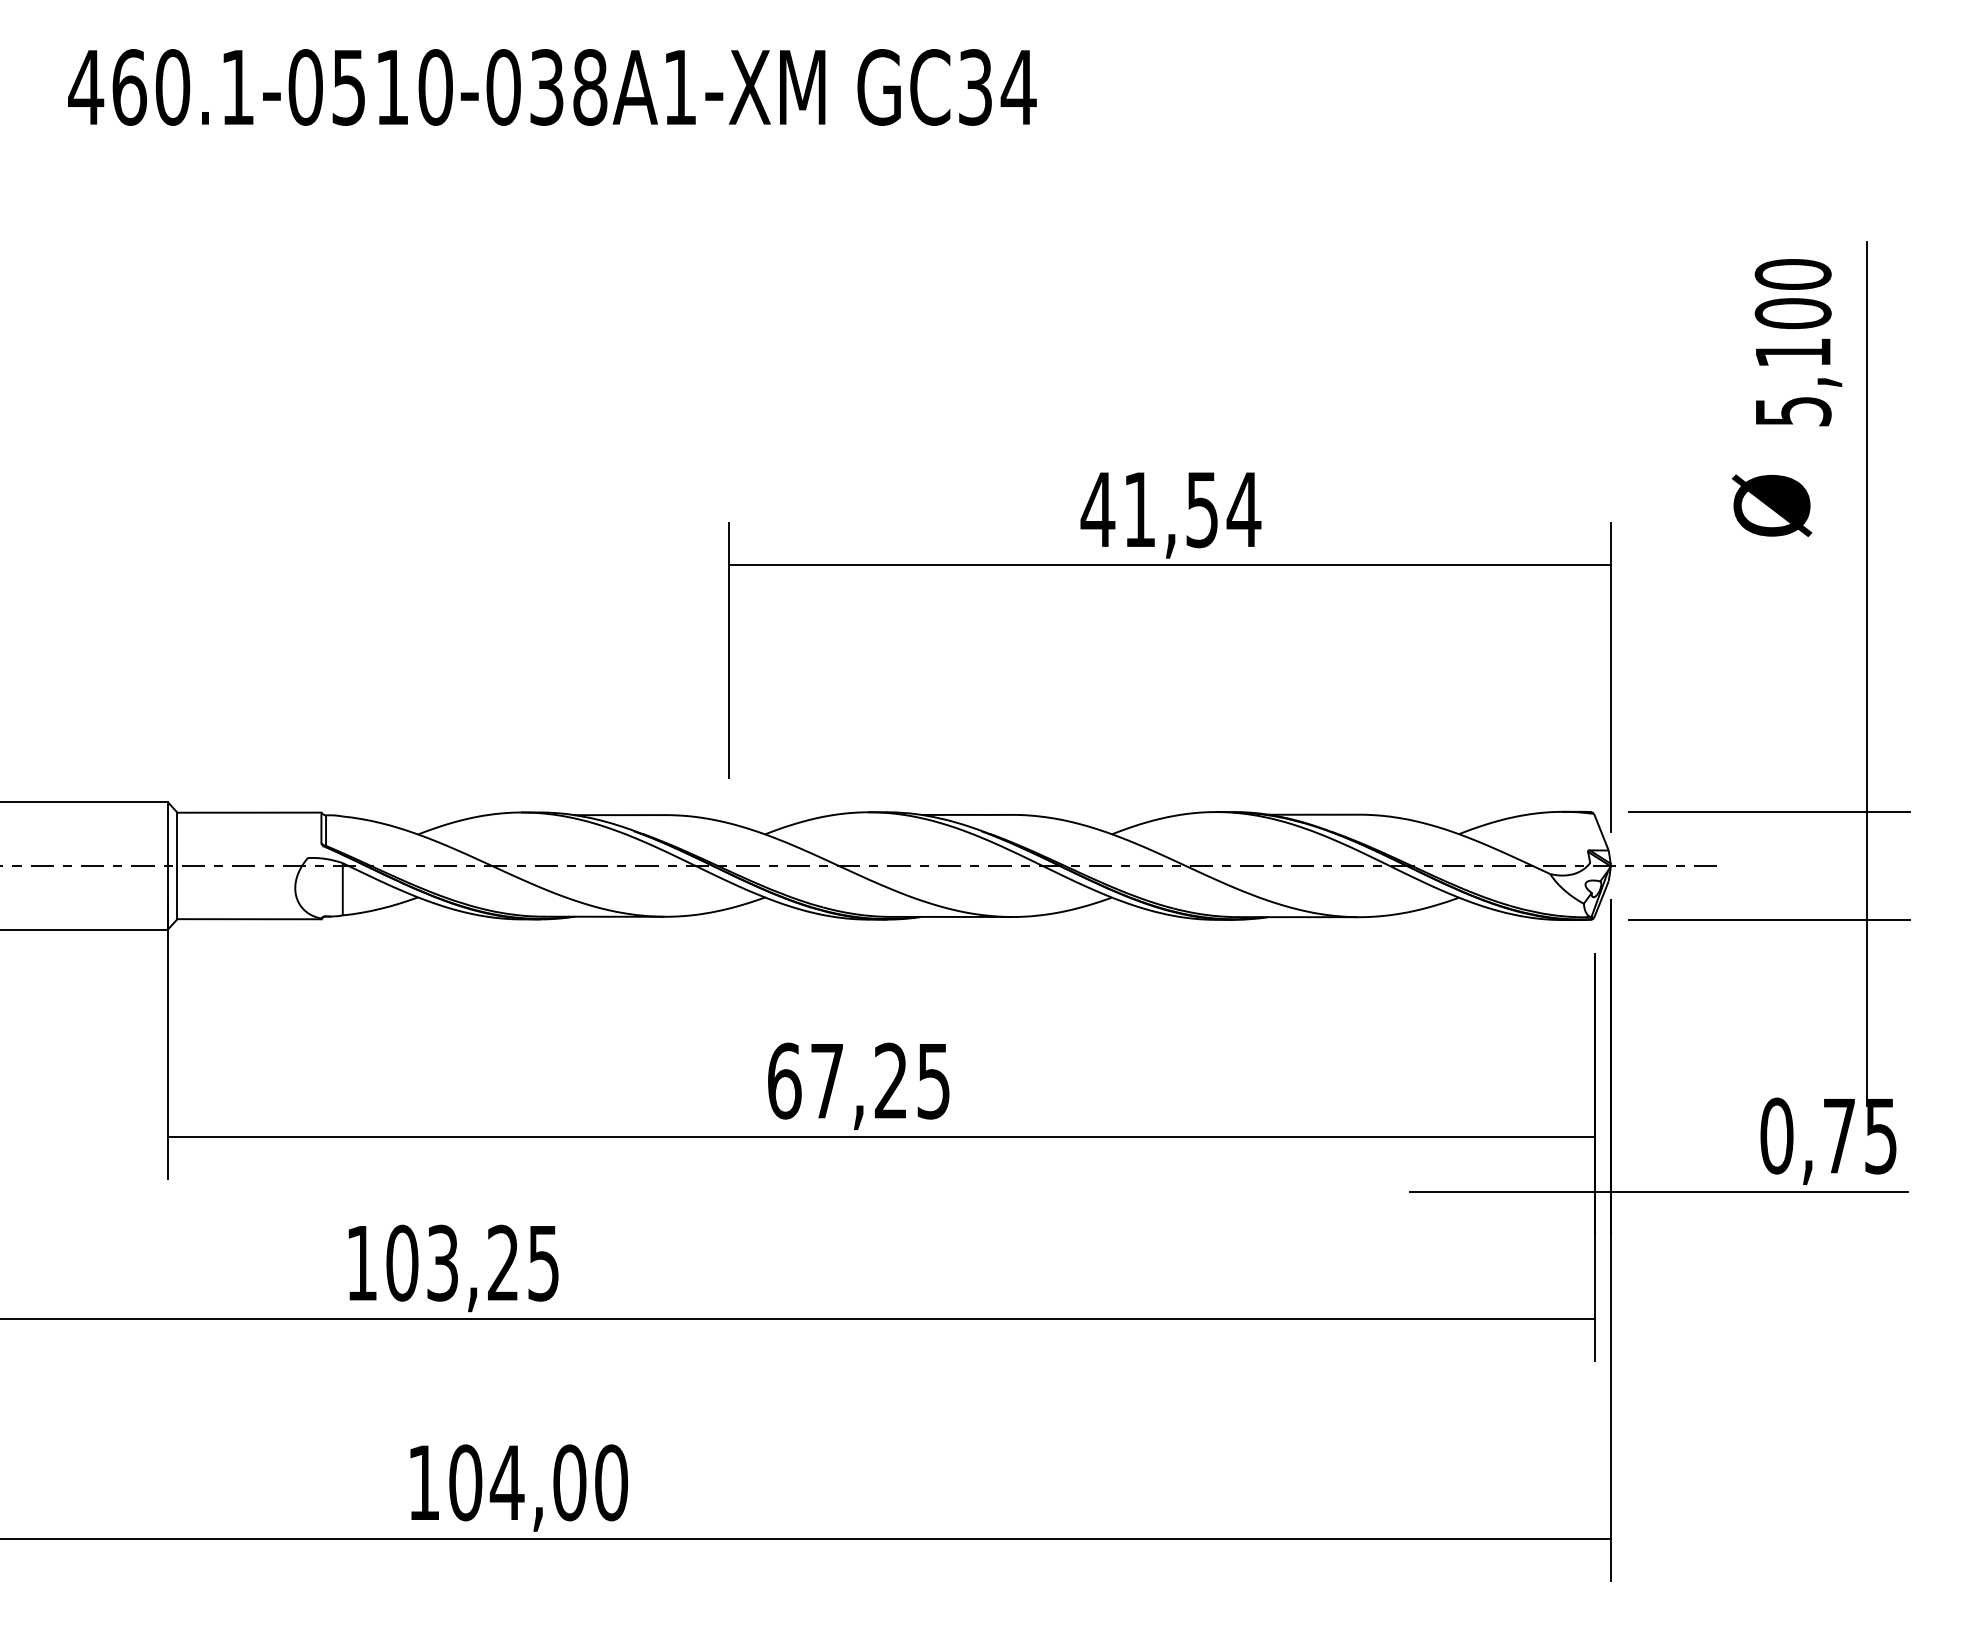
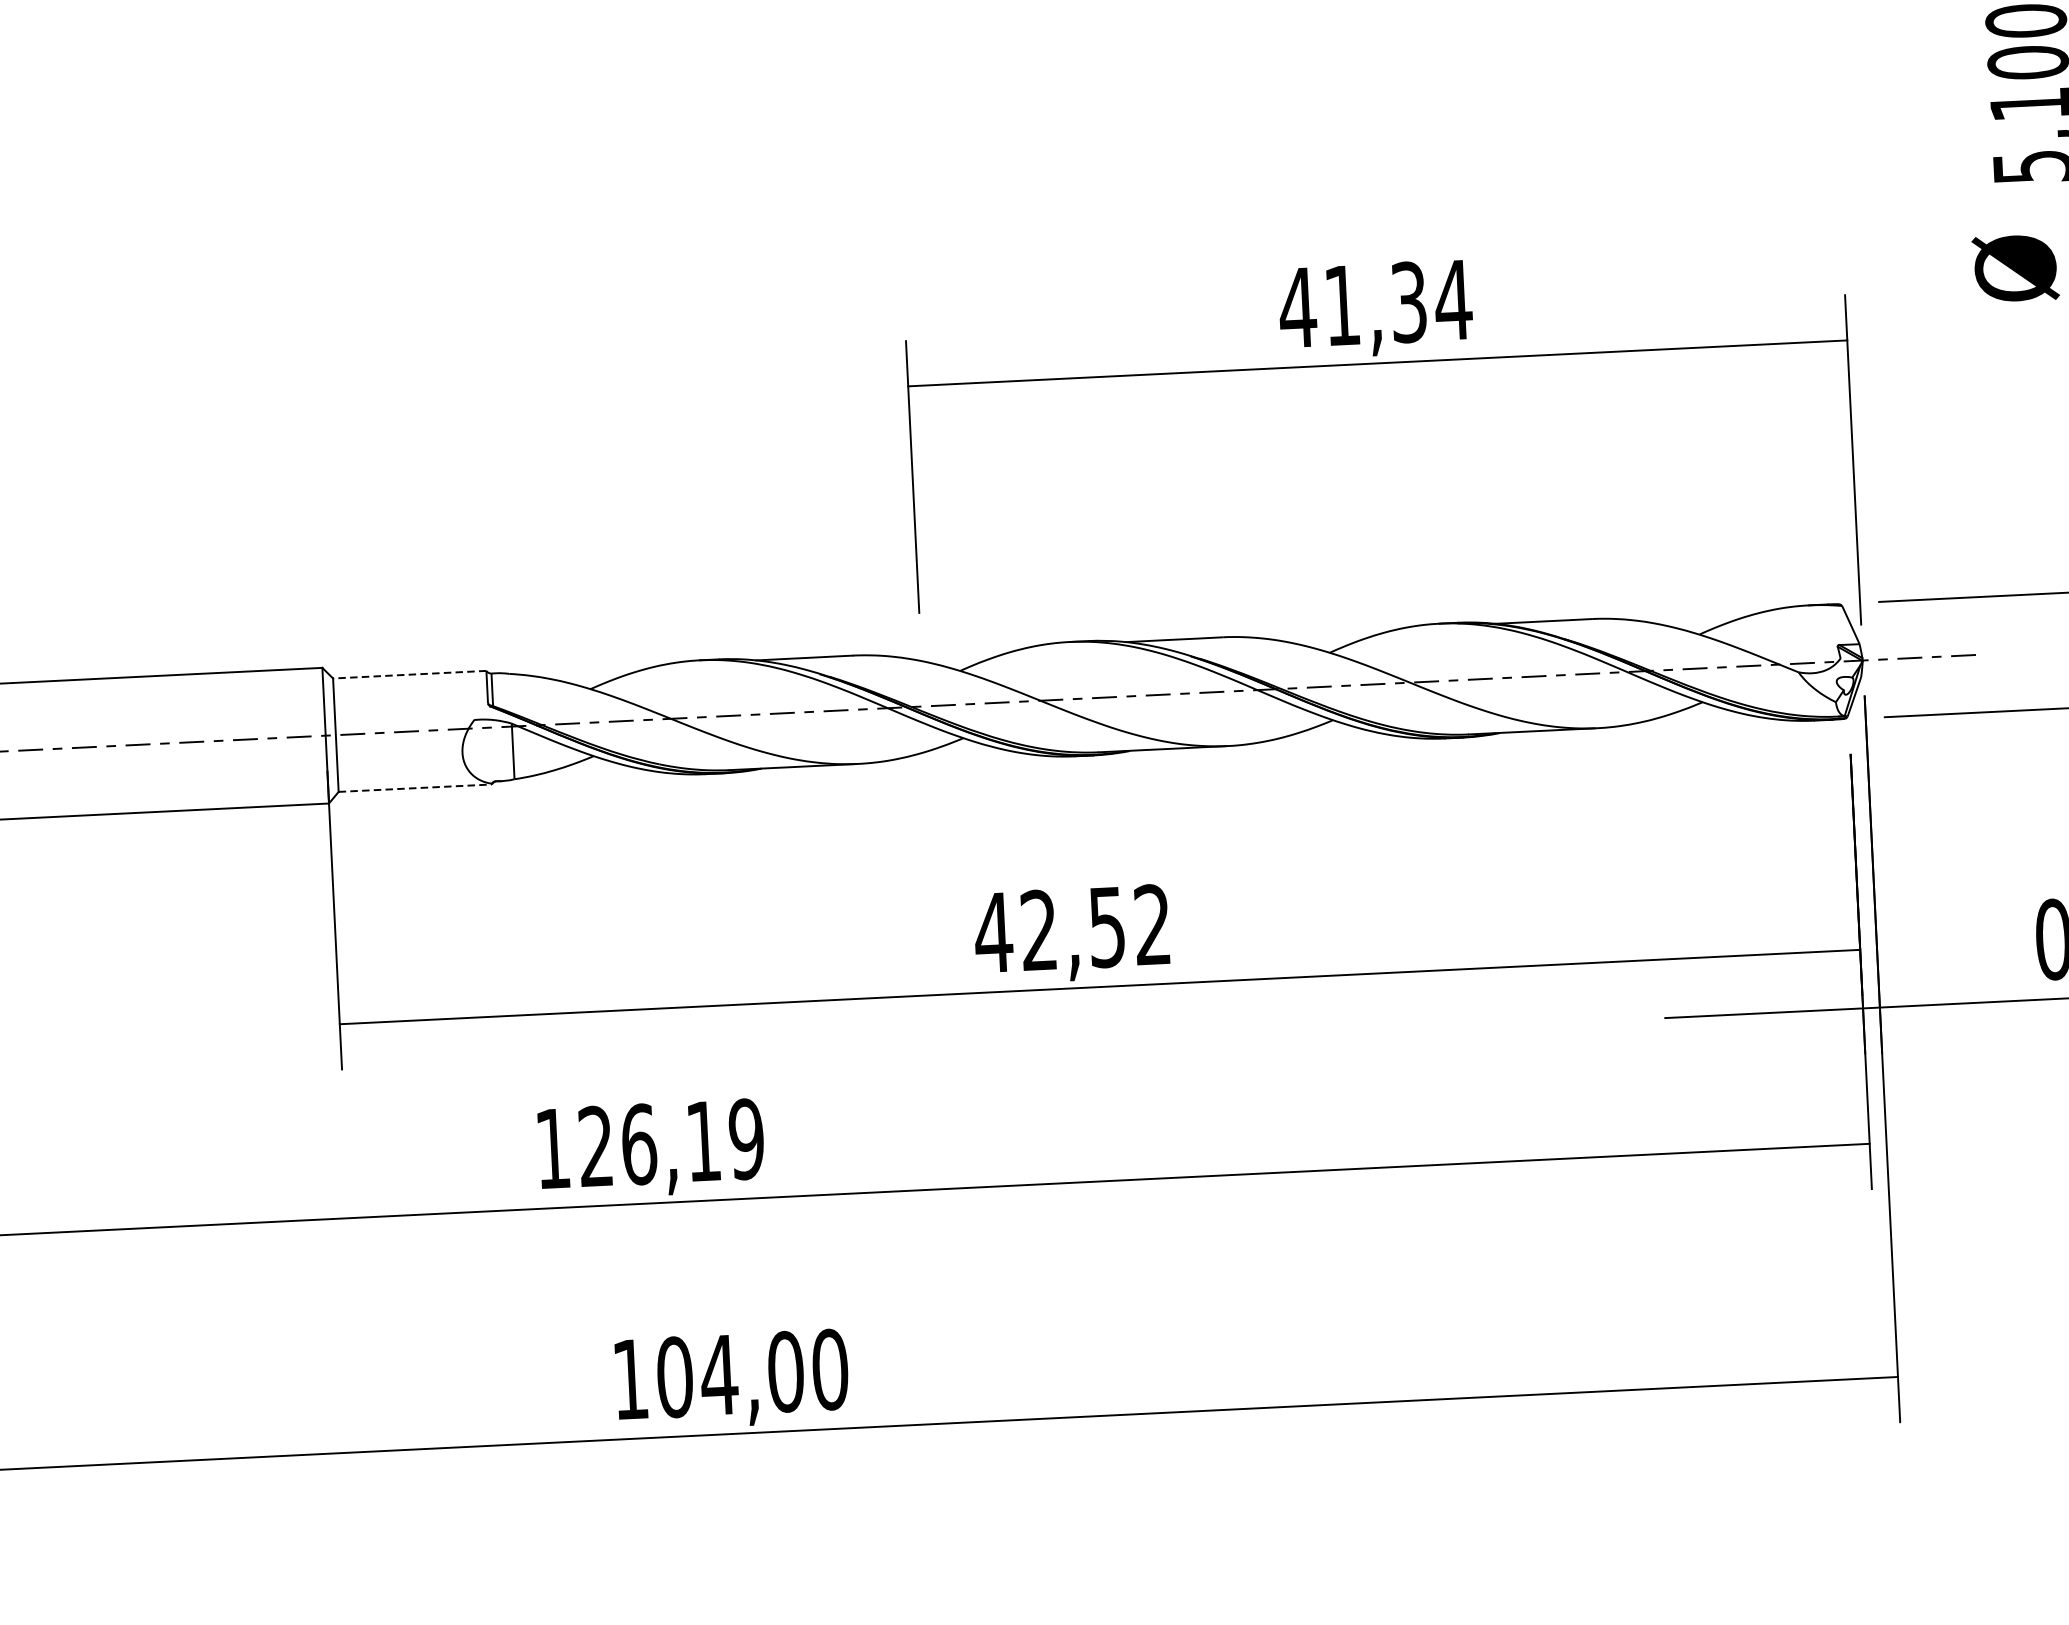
text: (1202, 509) -> (1409, 302), 41,54 -> 41,34
line: (249, 812) -> (409, 674), solid -> dashed
line: (249, 919) -> (415, 788), solid -> dashed
text: (857, 1080) -> (1071, 928), 67,25 -> 42,52
text: (472, 1262) -> (670, 1142), 103,25 -> 126,19

